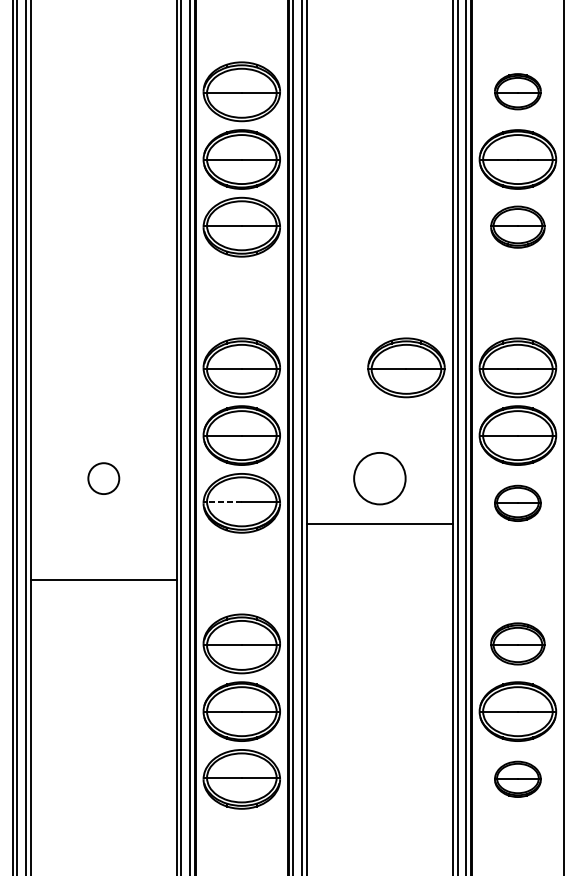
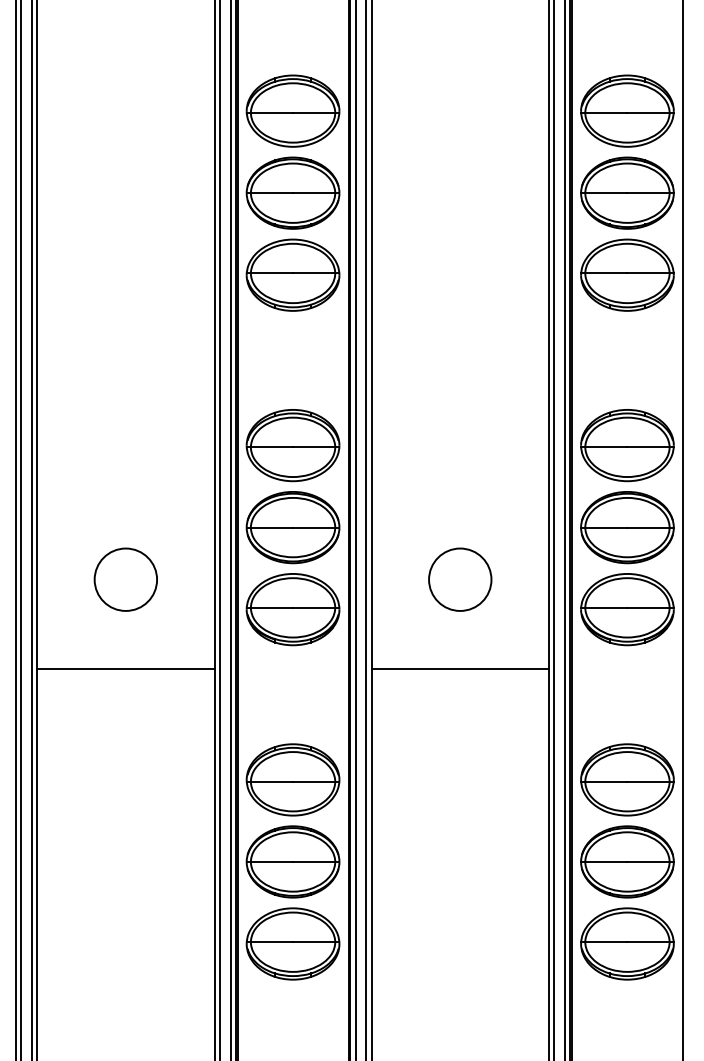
part: (517, 91) -> (627, 110), size x1.67
part: (517, 226) -> (627, 274), size x1.43
part: (406, 367) -> (492, 445), removed
circle: (103, 478) -> (125, 579), size x1.67
line: (224, 501) -> (271, 607), dashed -> solid
part: (517, 503) -> (627, 609), size x1.67
line: (379, 523) -> (459, 668), moved
line: (103, 579) -> (125, 668), moved
part: (517, 643) -> (627, 779), size x1.43
part: (517, 778) -> (627, 943), size x1.67

